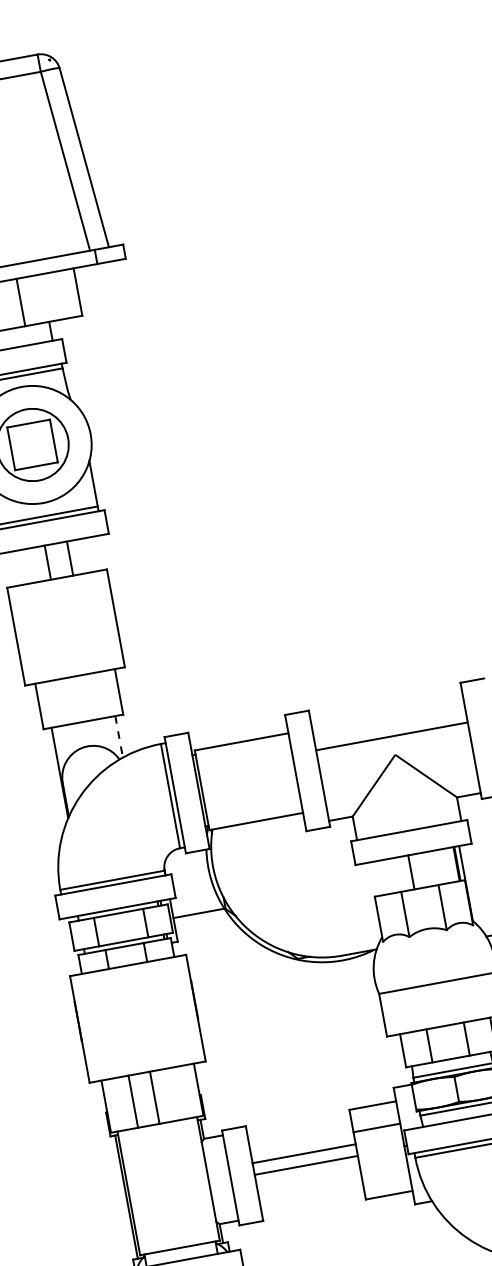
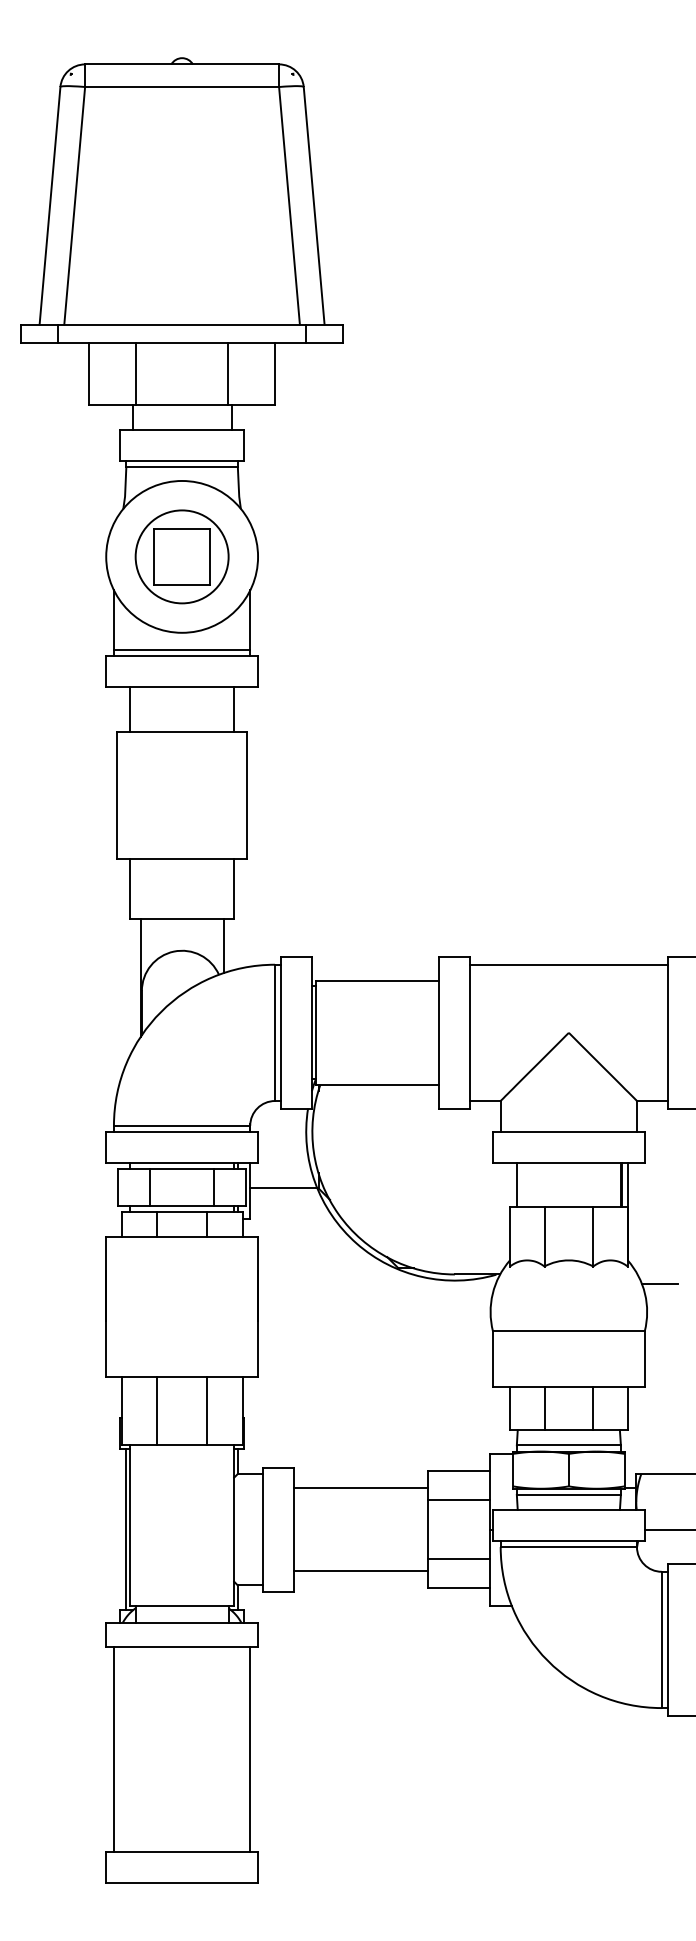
line: (21, 302) -> (228, 374), moved
line: (70, 557) -> (234, 708), moved
line: (48, 562) -> (130, 708), moved
line: (391, 736) -> (568, 964), moved
line: (118, 737) -> (223, 946), dashed -> solid
line: (410, 871) -> (516, 1184), moved
line: (155, 1097) -> (207, 1410), moved
line: (303, 1154) -> (360, 1488), moved
line: (305, 1165) -> (360, 1571), moved
line: (384, 1173) -> (458, 1559), added

